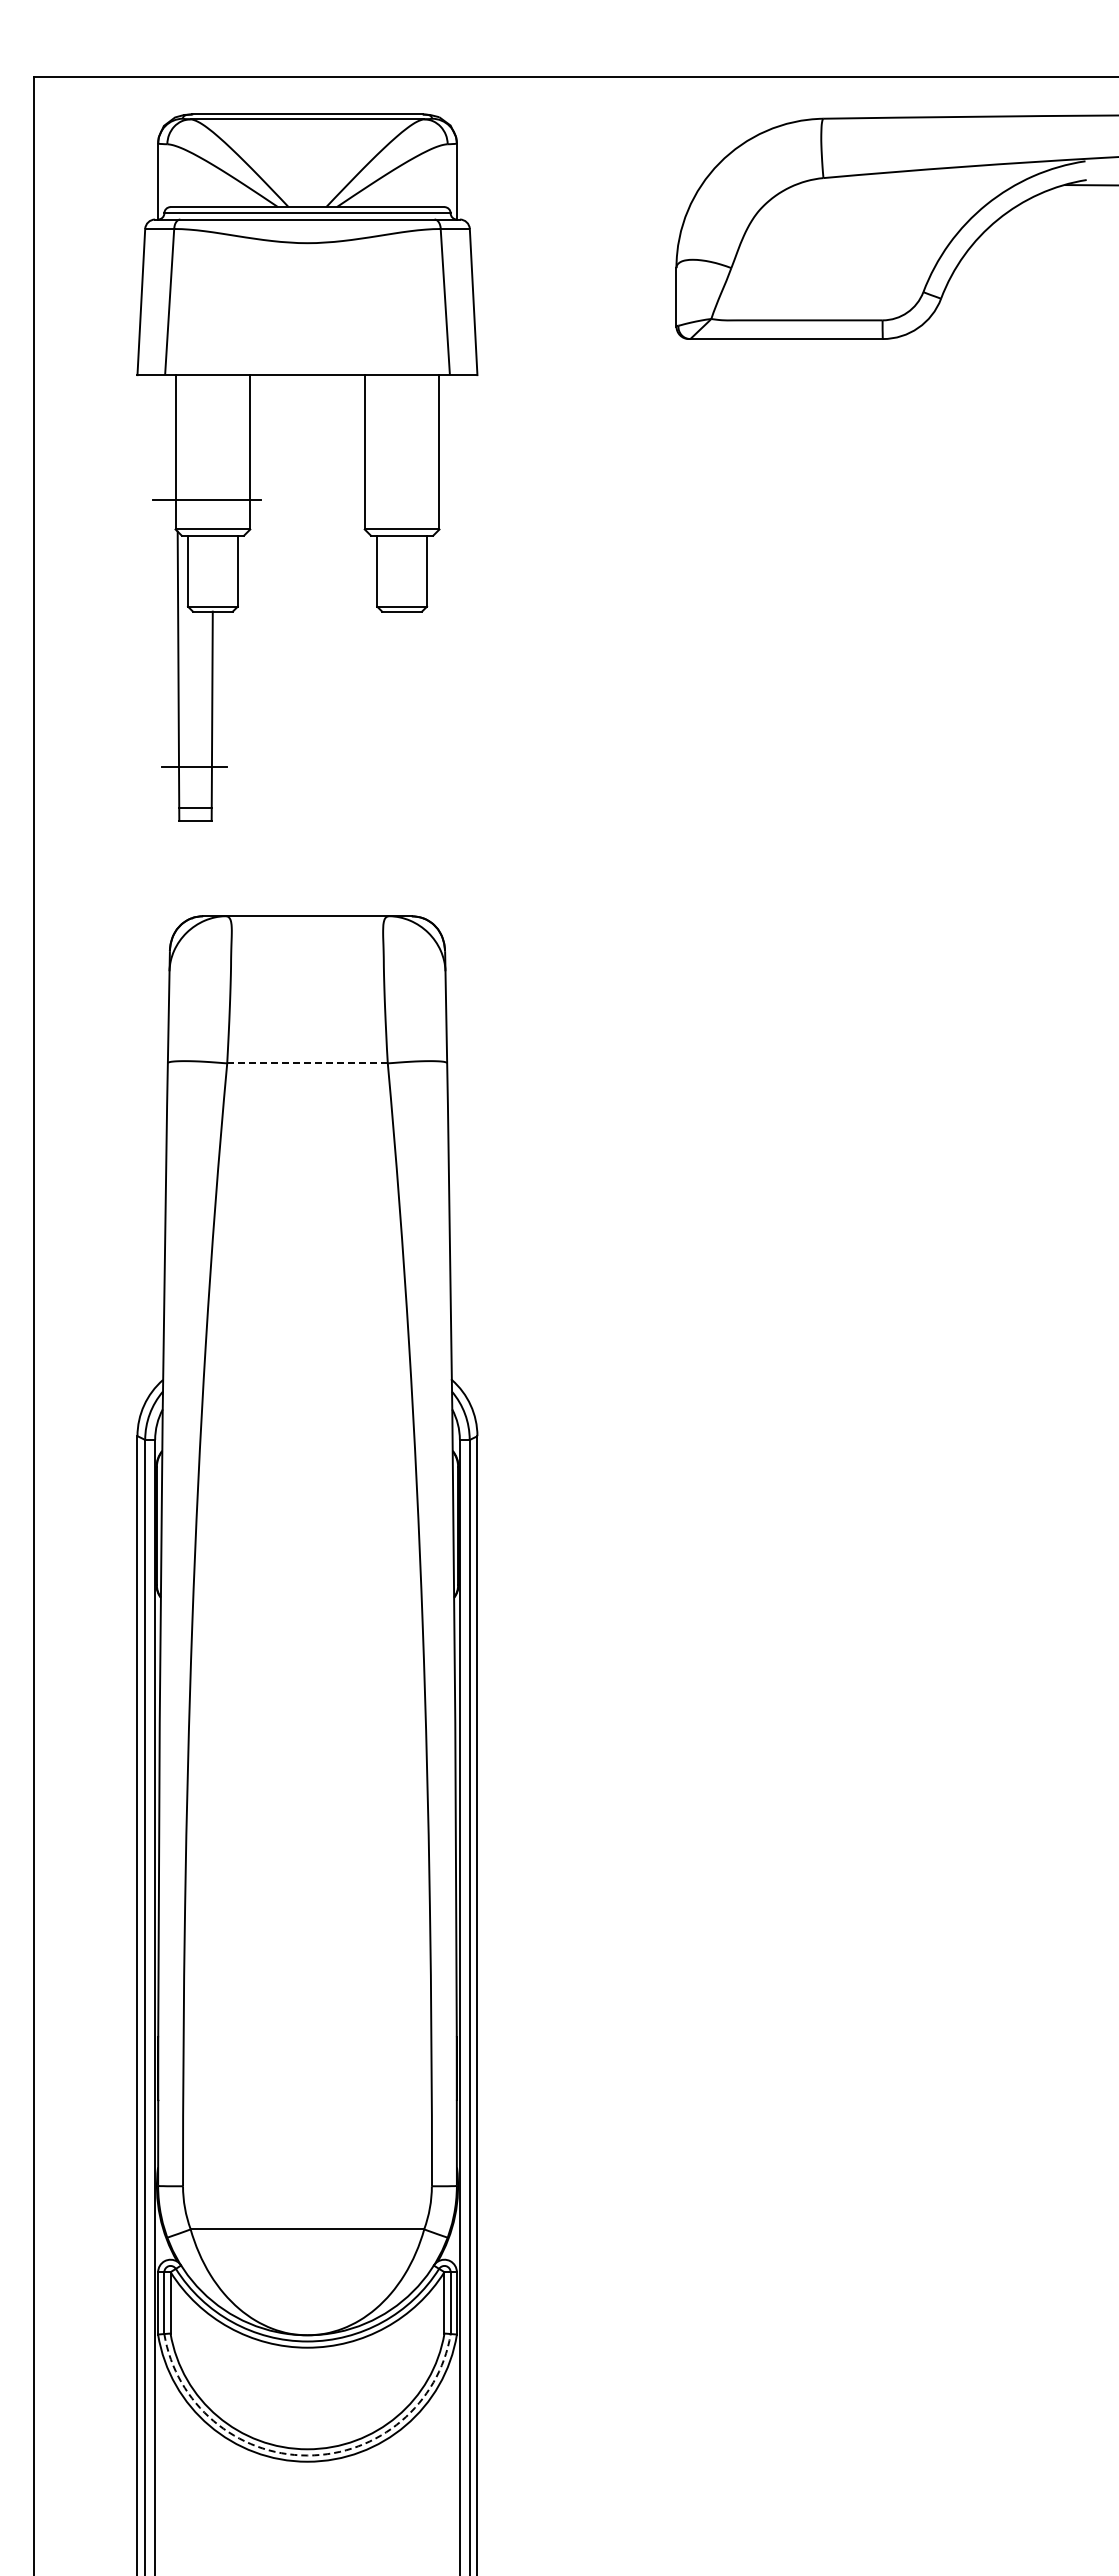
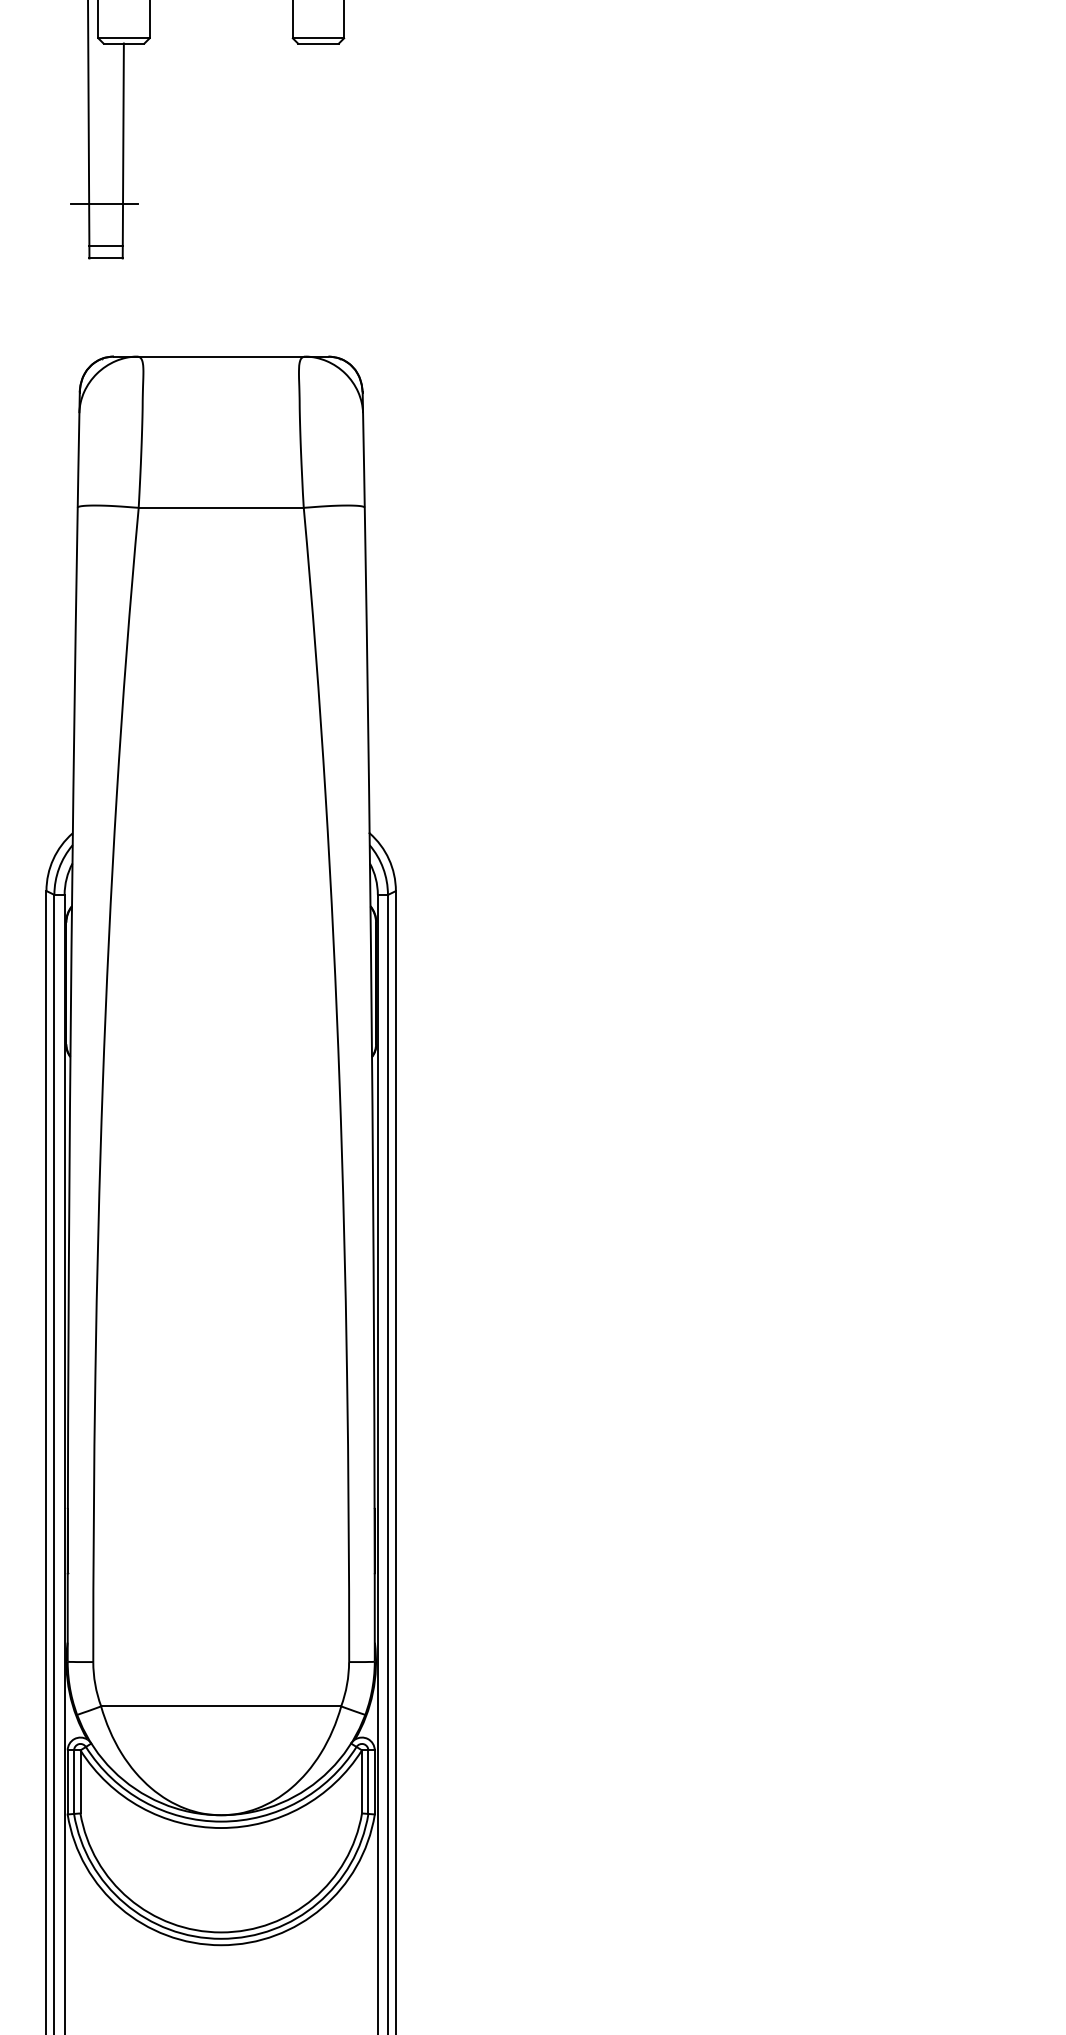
line: (307, 1063) -> (221, 507), dashed -> solid
arc: (307, 2455) -> (221, 1938), dashed -> solid

